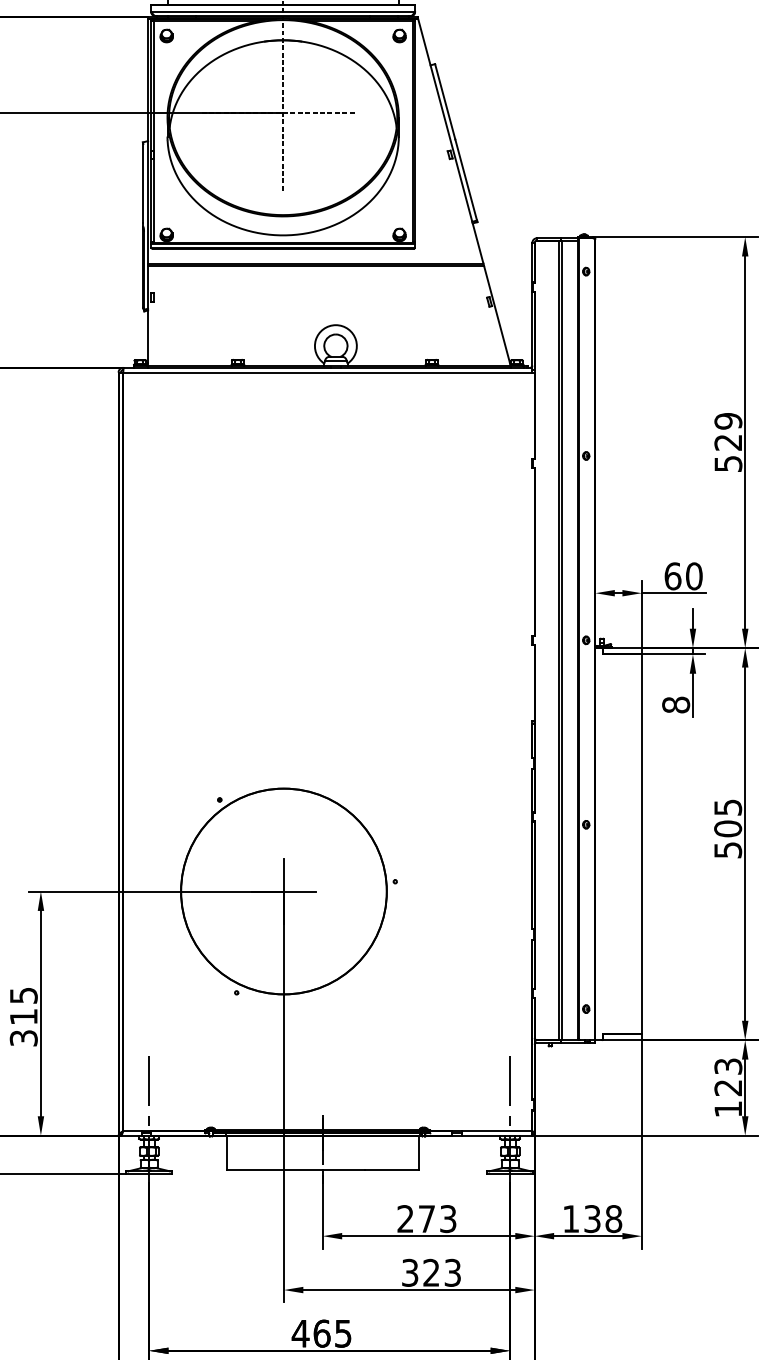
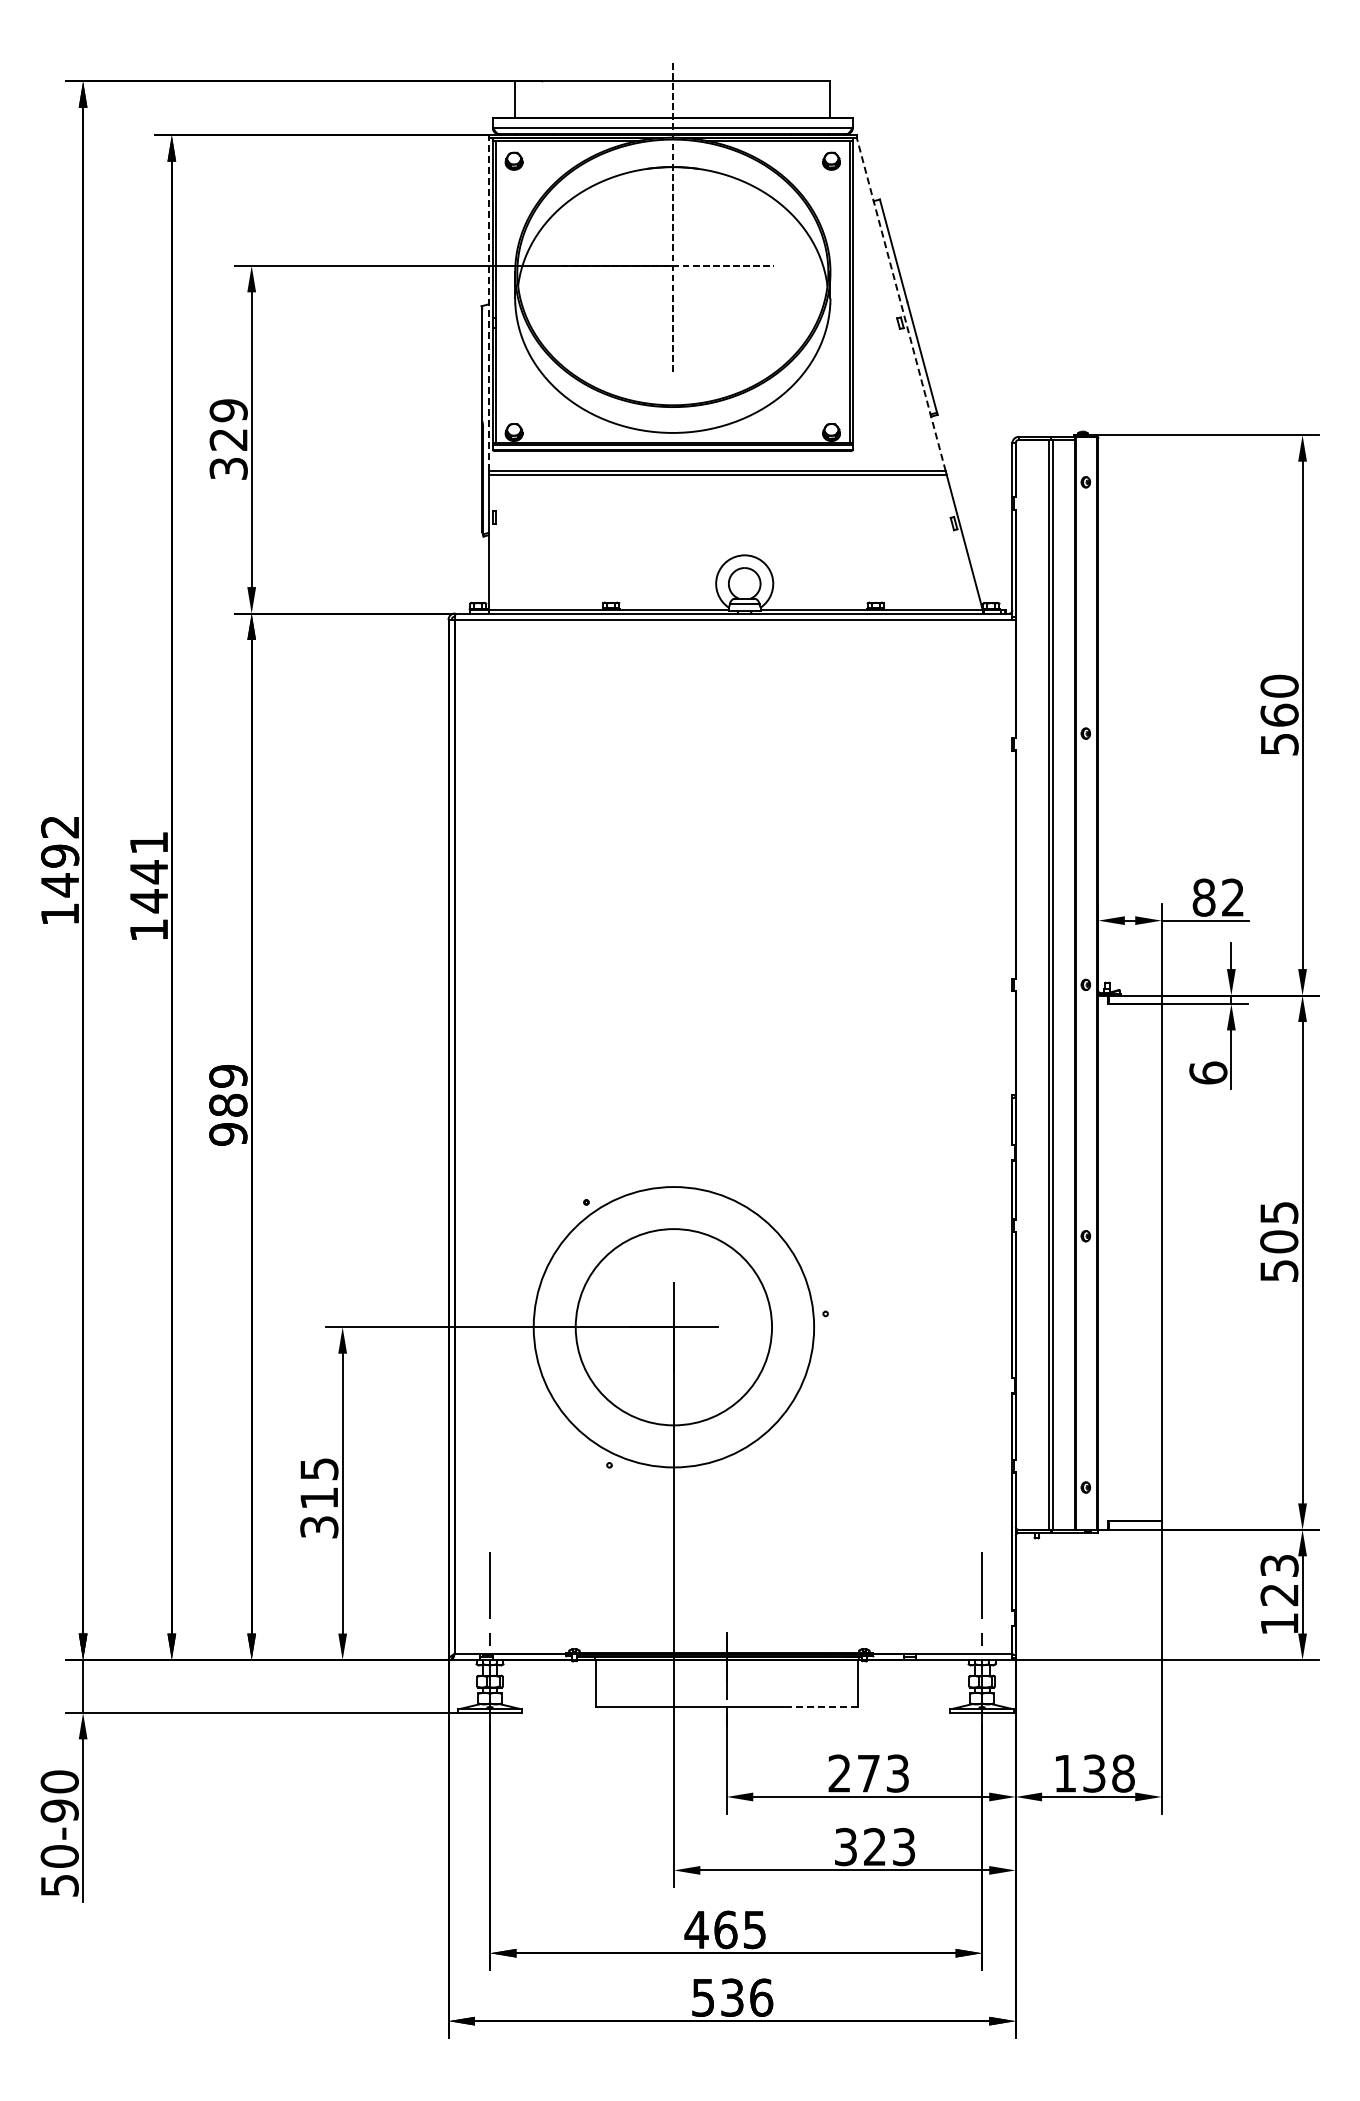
line: (147, 141) -> (488, 304), solid -> dashed
line: (450, 141) -> (901, 304), solid -> dashed
text: (728, 431) -> (1279, 700), 529 -> 560
text: (683, 576) -> (1218, 897), 60 -> 82
text: (676, 704) -> (1208, 1072), 8 -> 6
circle: (283, 891) -> (673, 1327), size x0.7
line: (391, 1169) -> (820, 1706), solid -> dashed

